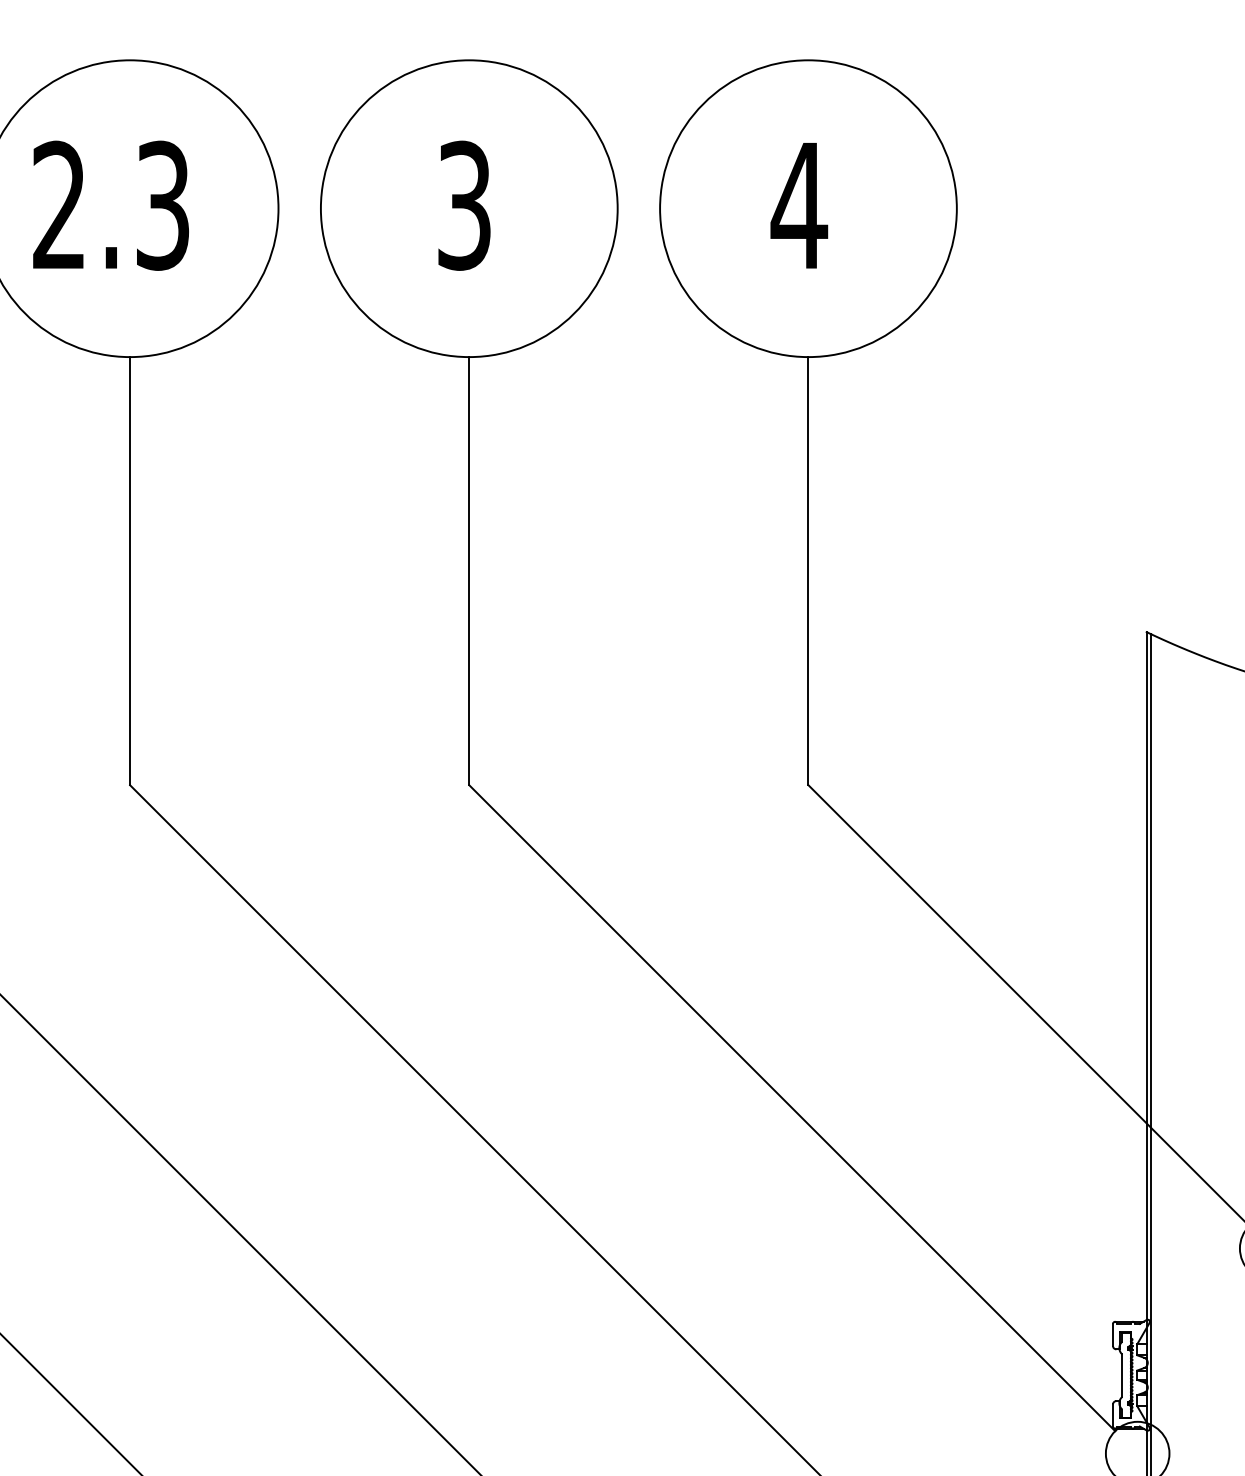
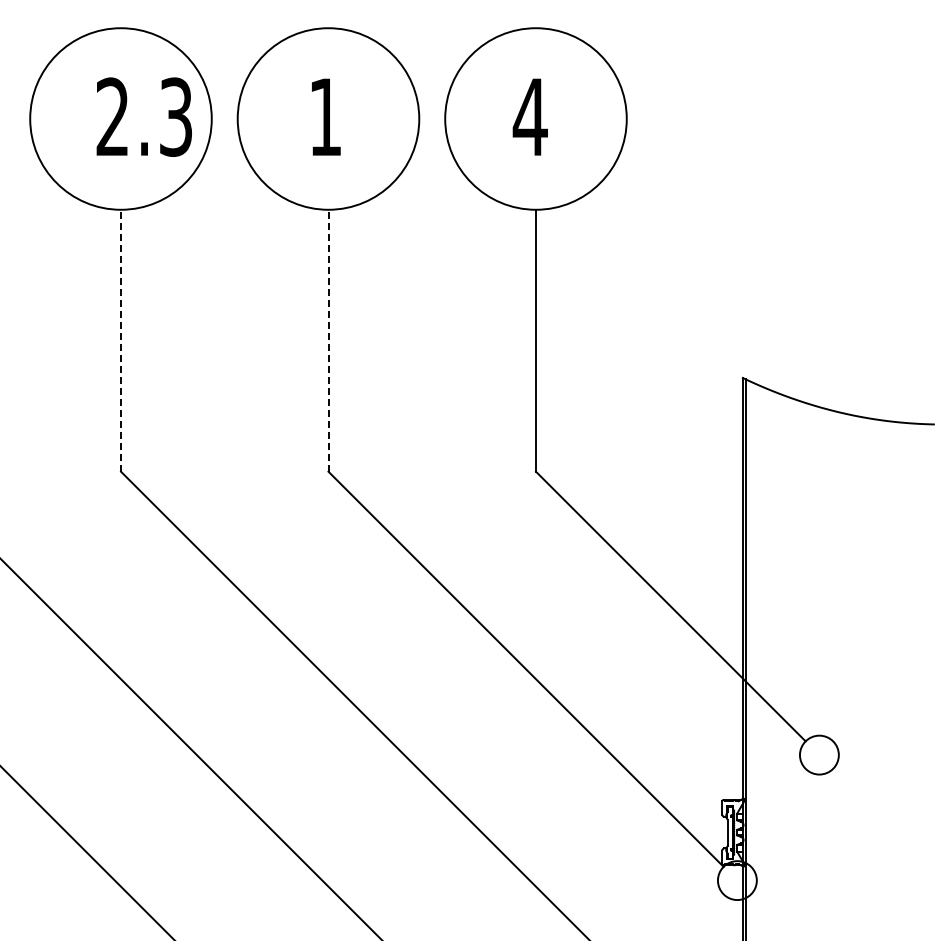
text: (109, 204) -> (143, 116), moved
text: (464, 204) -> (325, 116), 3 -> 1
line: (130, 570) -> (121, 340), solid -> dashed
line: (469, 570) -> (328, 340), solid -> dashed

